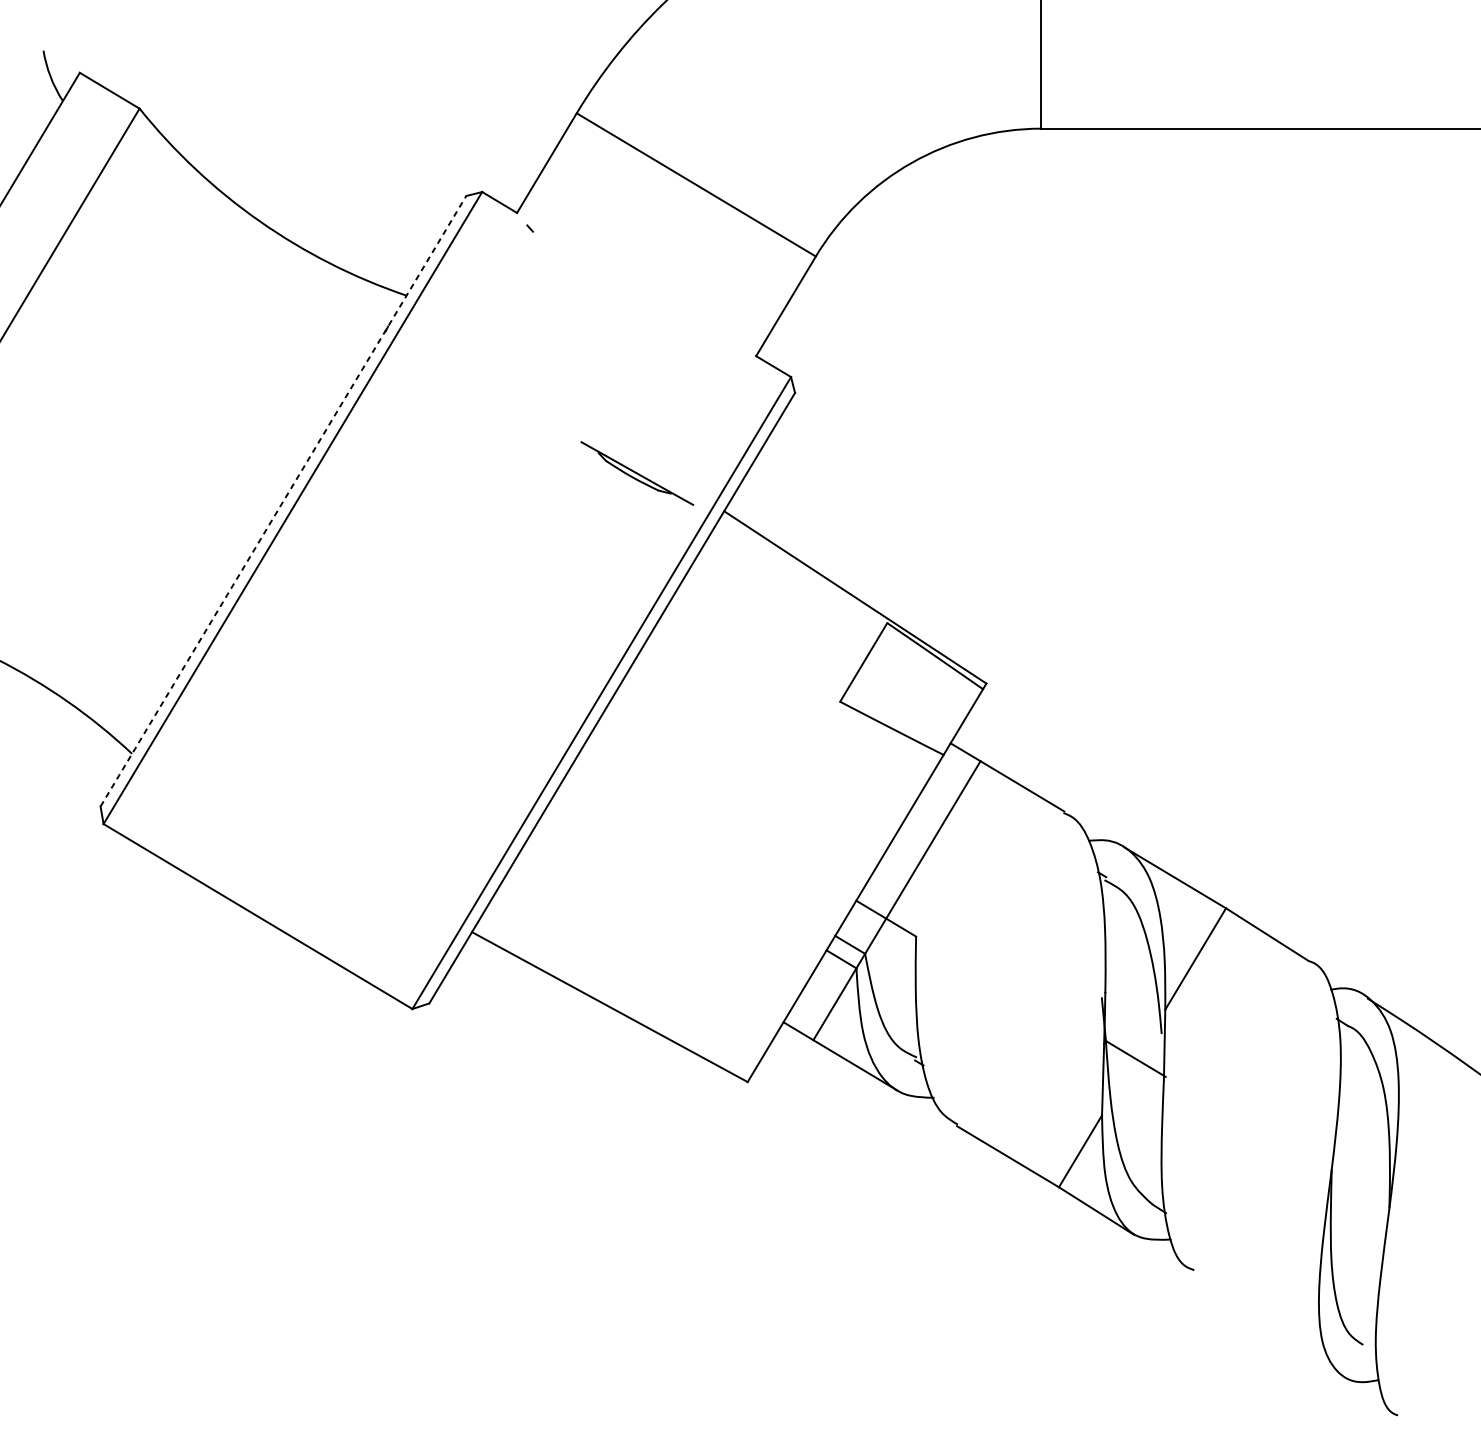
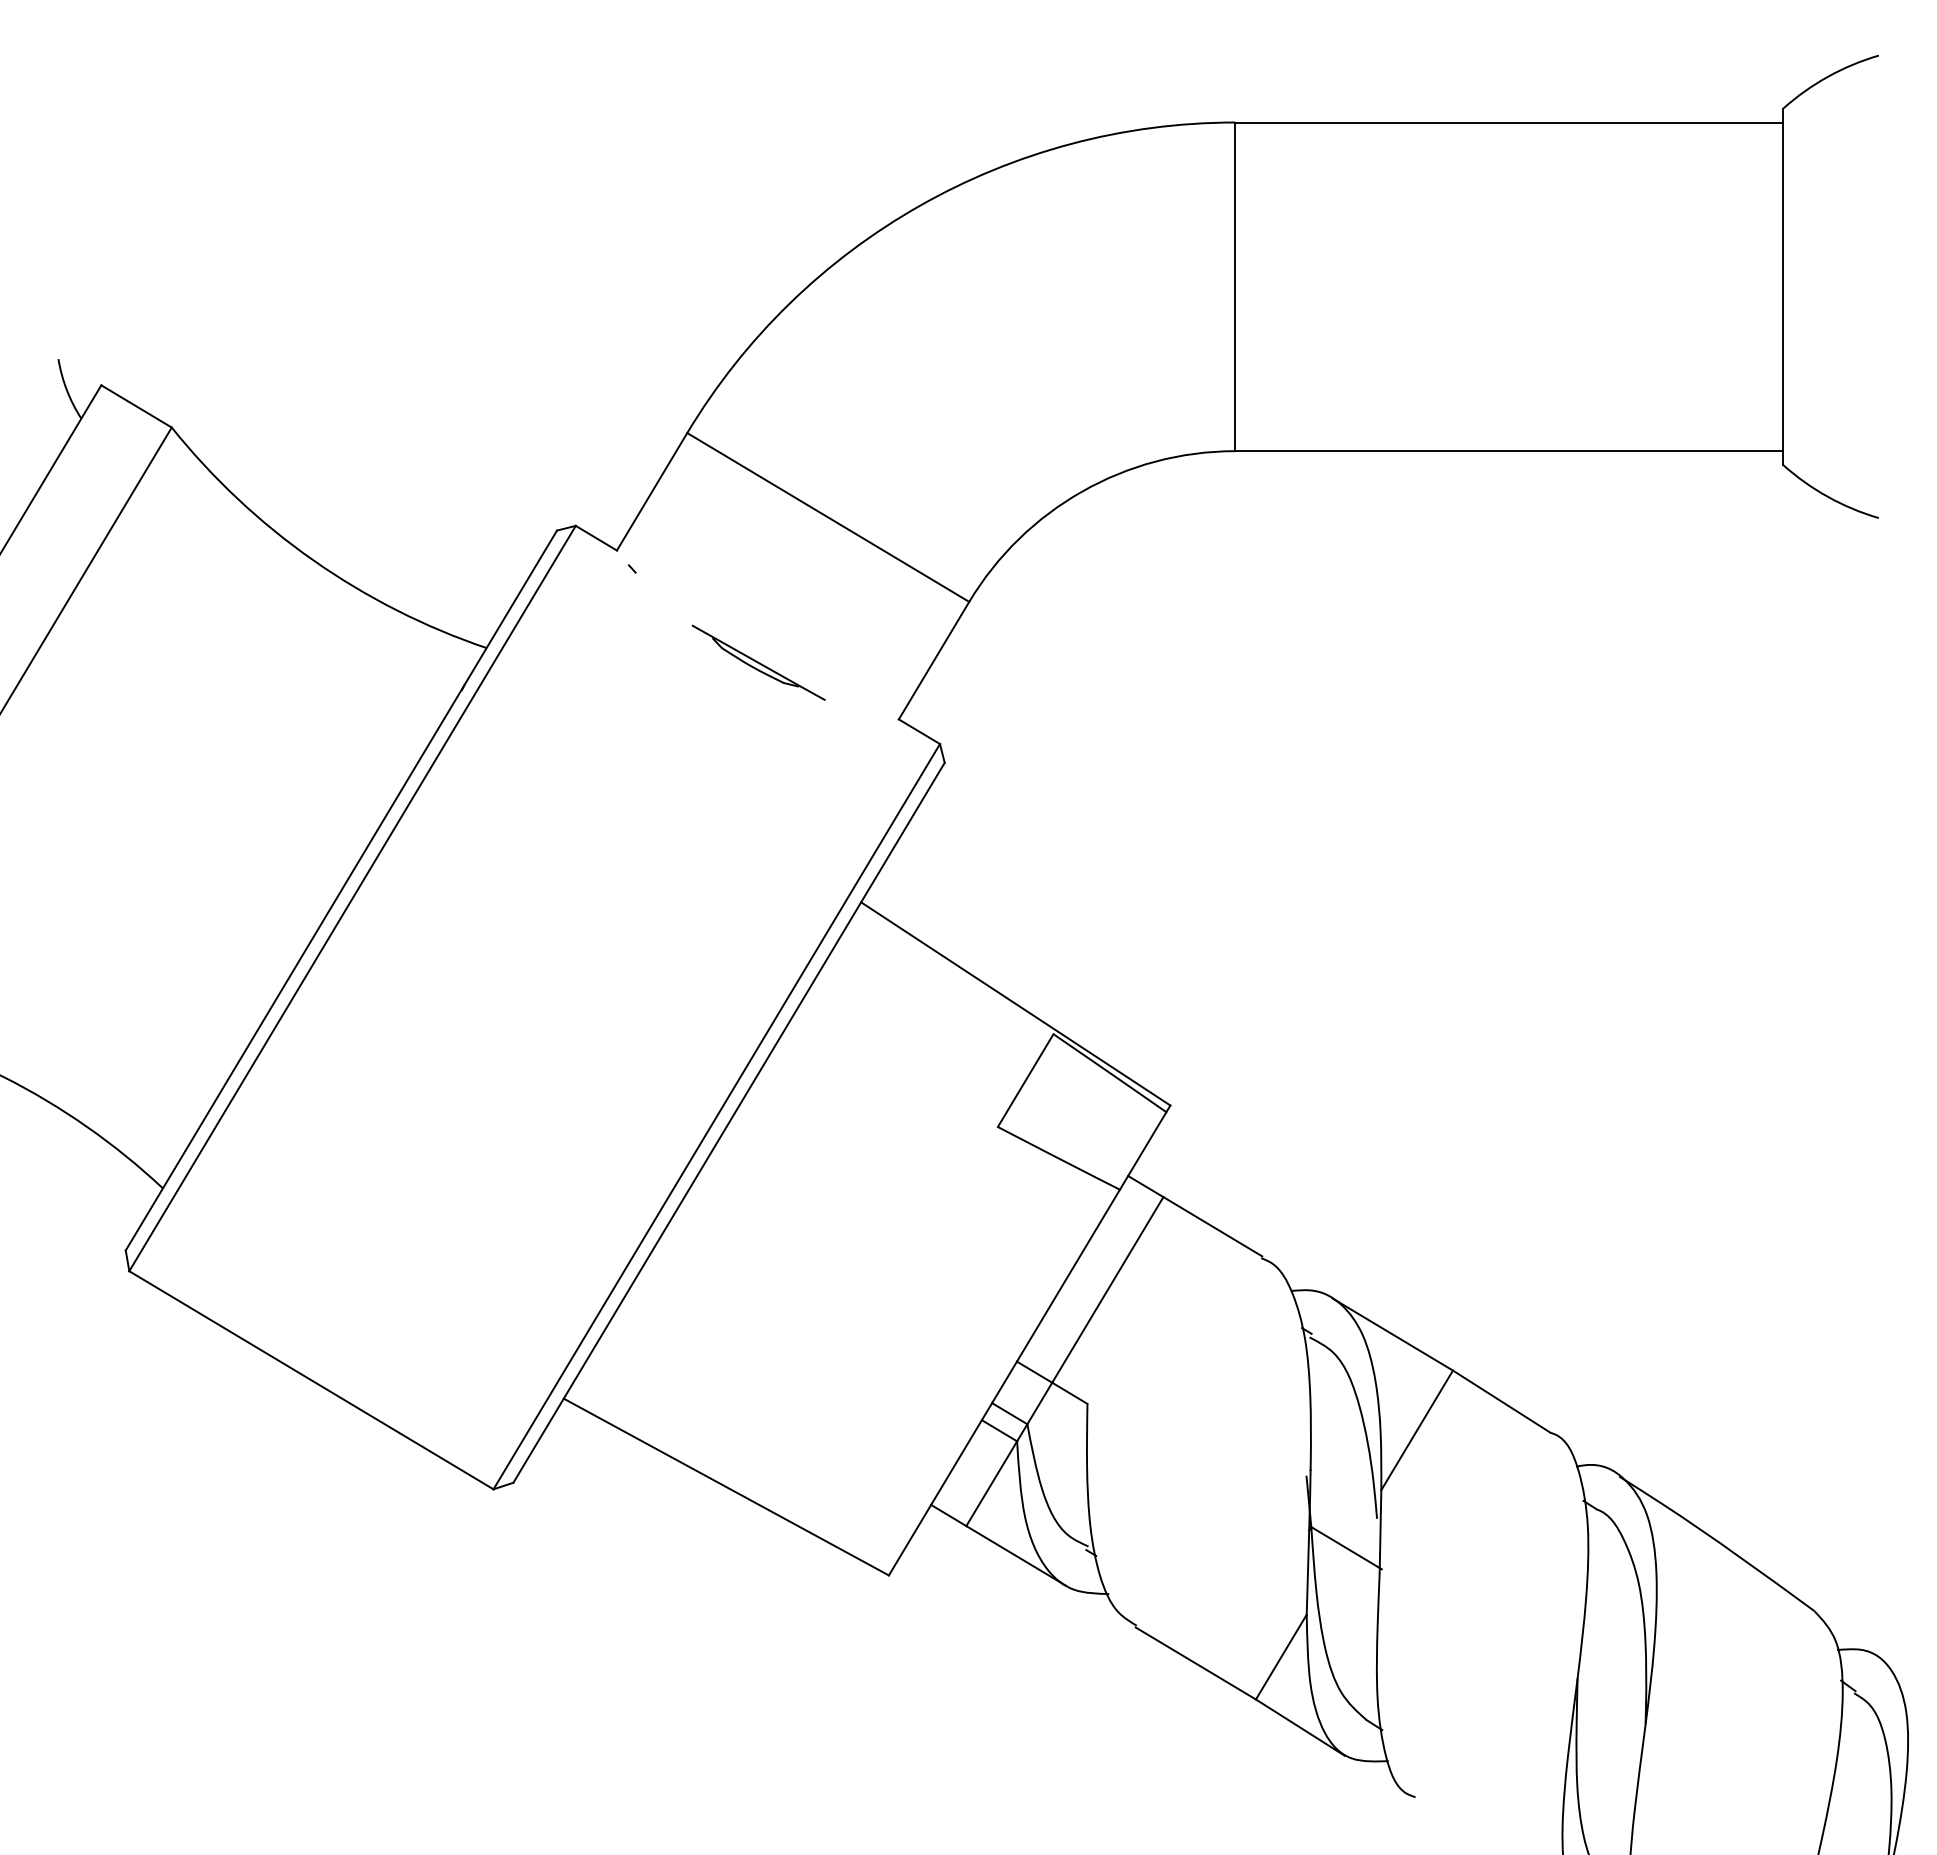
part: (637, 473) -> (758, 662), moved
line: (283, 501) -> (341, 890), dashed -> solid

